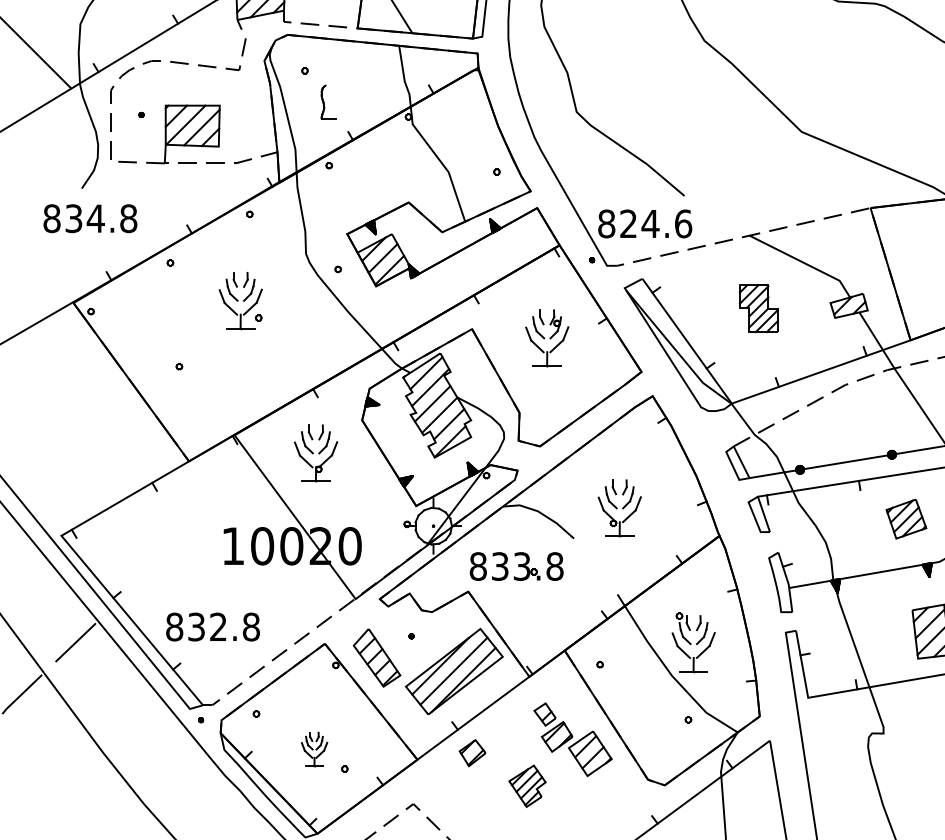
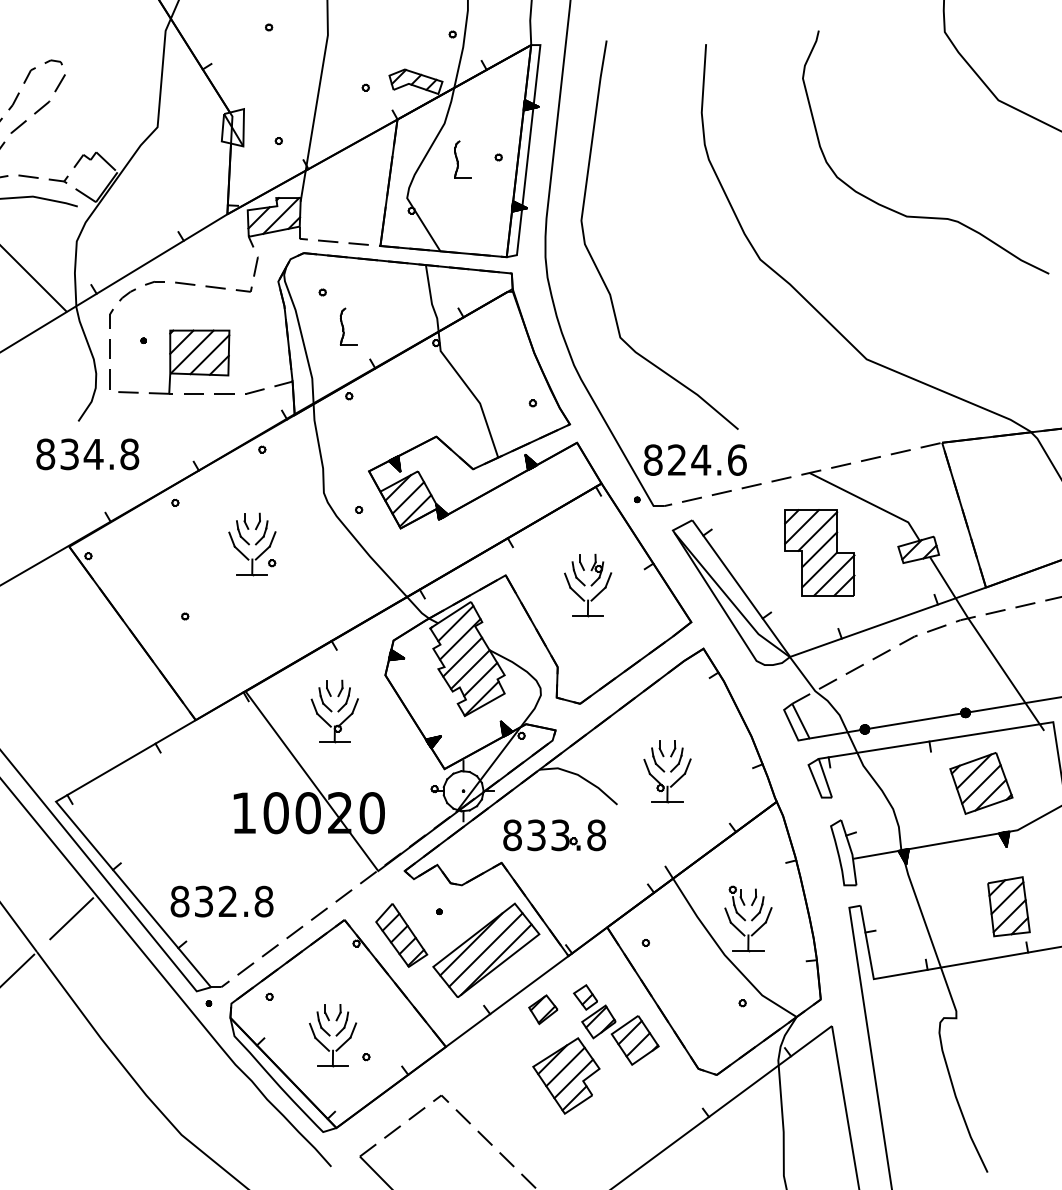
part: (758, 308) -> (819, 552), size x1.67
part: (906, 519) -> (981, 783), size x1.43
part: (314, 749) -> (333, 1035), size x1.67
part: (472, 752) -> (543, 1009), moved
part: (527, 785) -> (566, 1075), size x1.67

